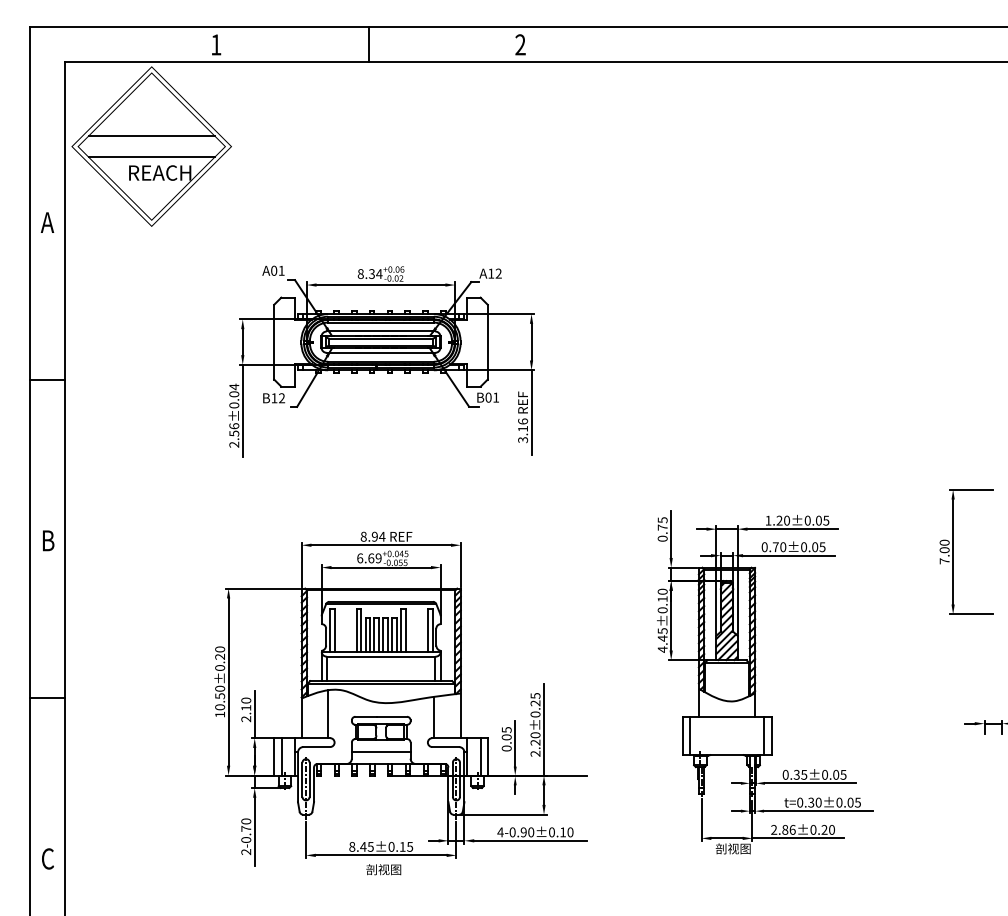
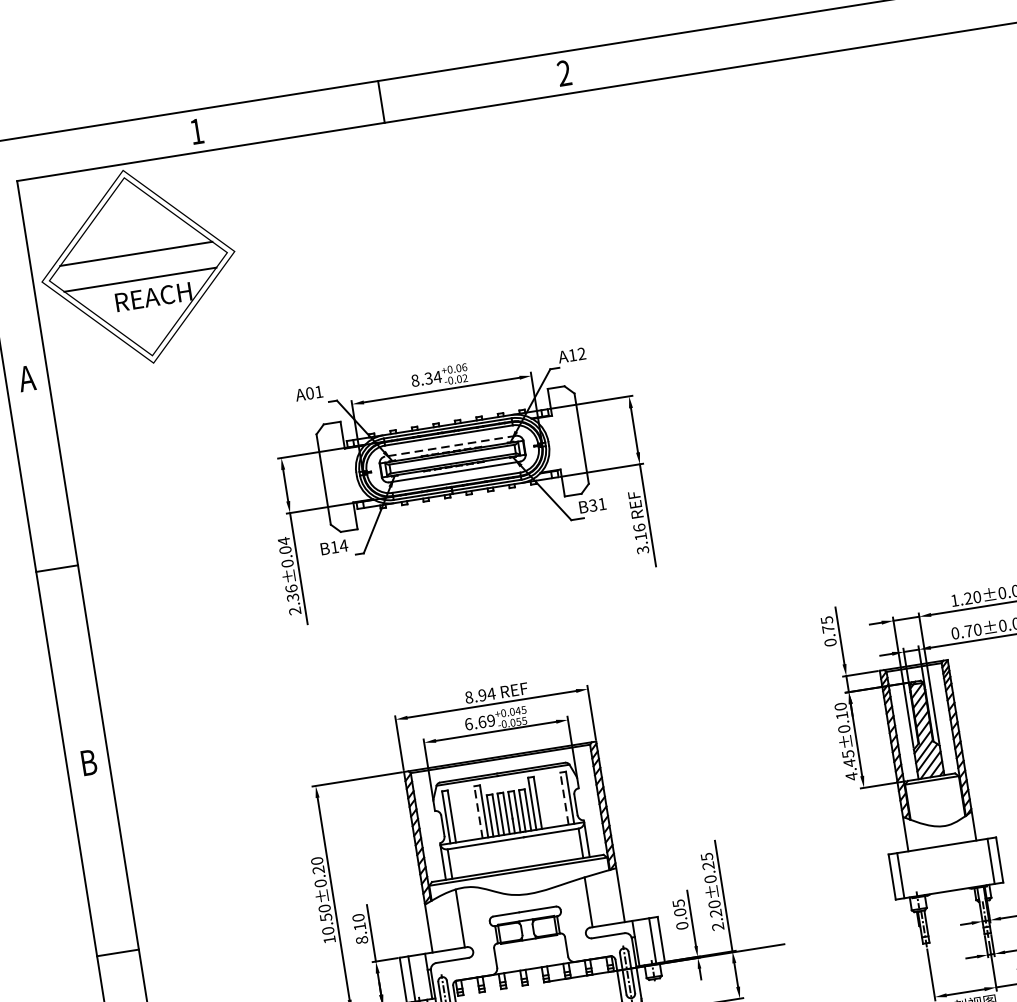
line: (380, 331) -> (450, 446), solid -> dashed
text: (488, 397) -> (593, 505), B01 -> B31
text: (281, 398) -> (343, 546), B12 -> B14
text: (233, 433) -> (292, 597), 2.56±0.04 -> 2.36±0.04
line: (356, 630) -> (478, 812), solid -> dashed
line: (427, 630) -> (564, 798), solid -> dashed
text: (246, 719) -> (362, 940), 2.10 -> 8.10
line: (380, 751) -> (530, 953), removed

